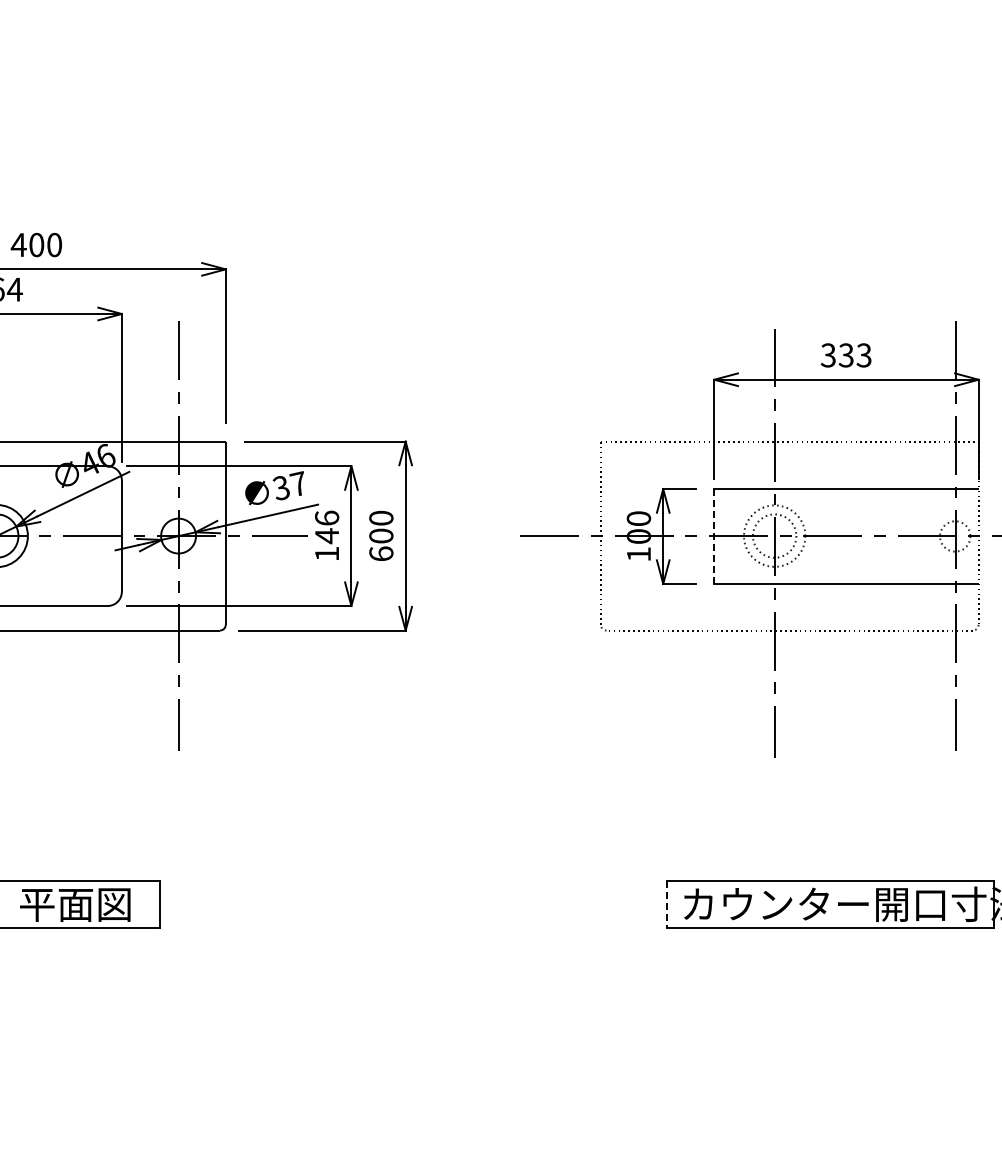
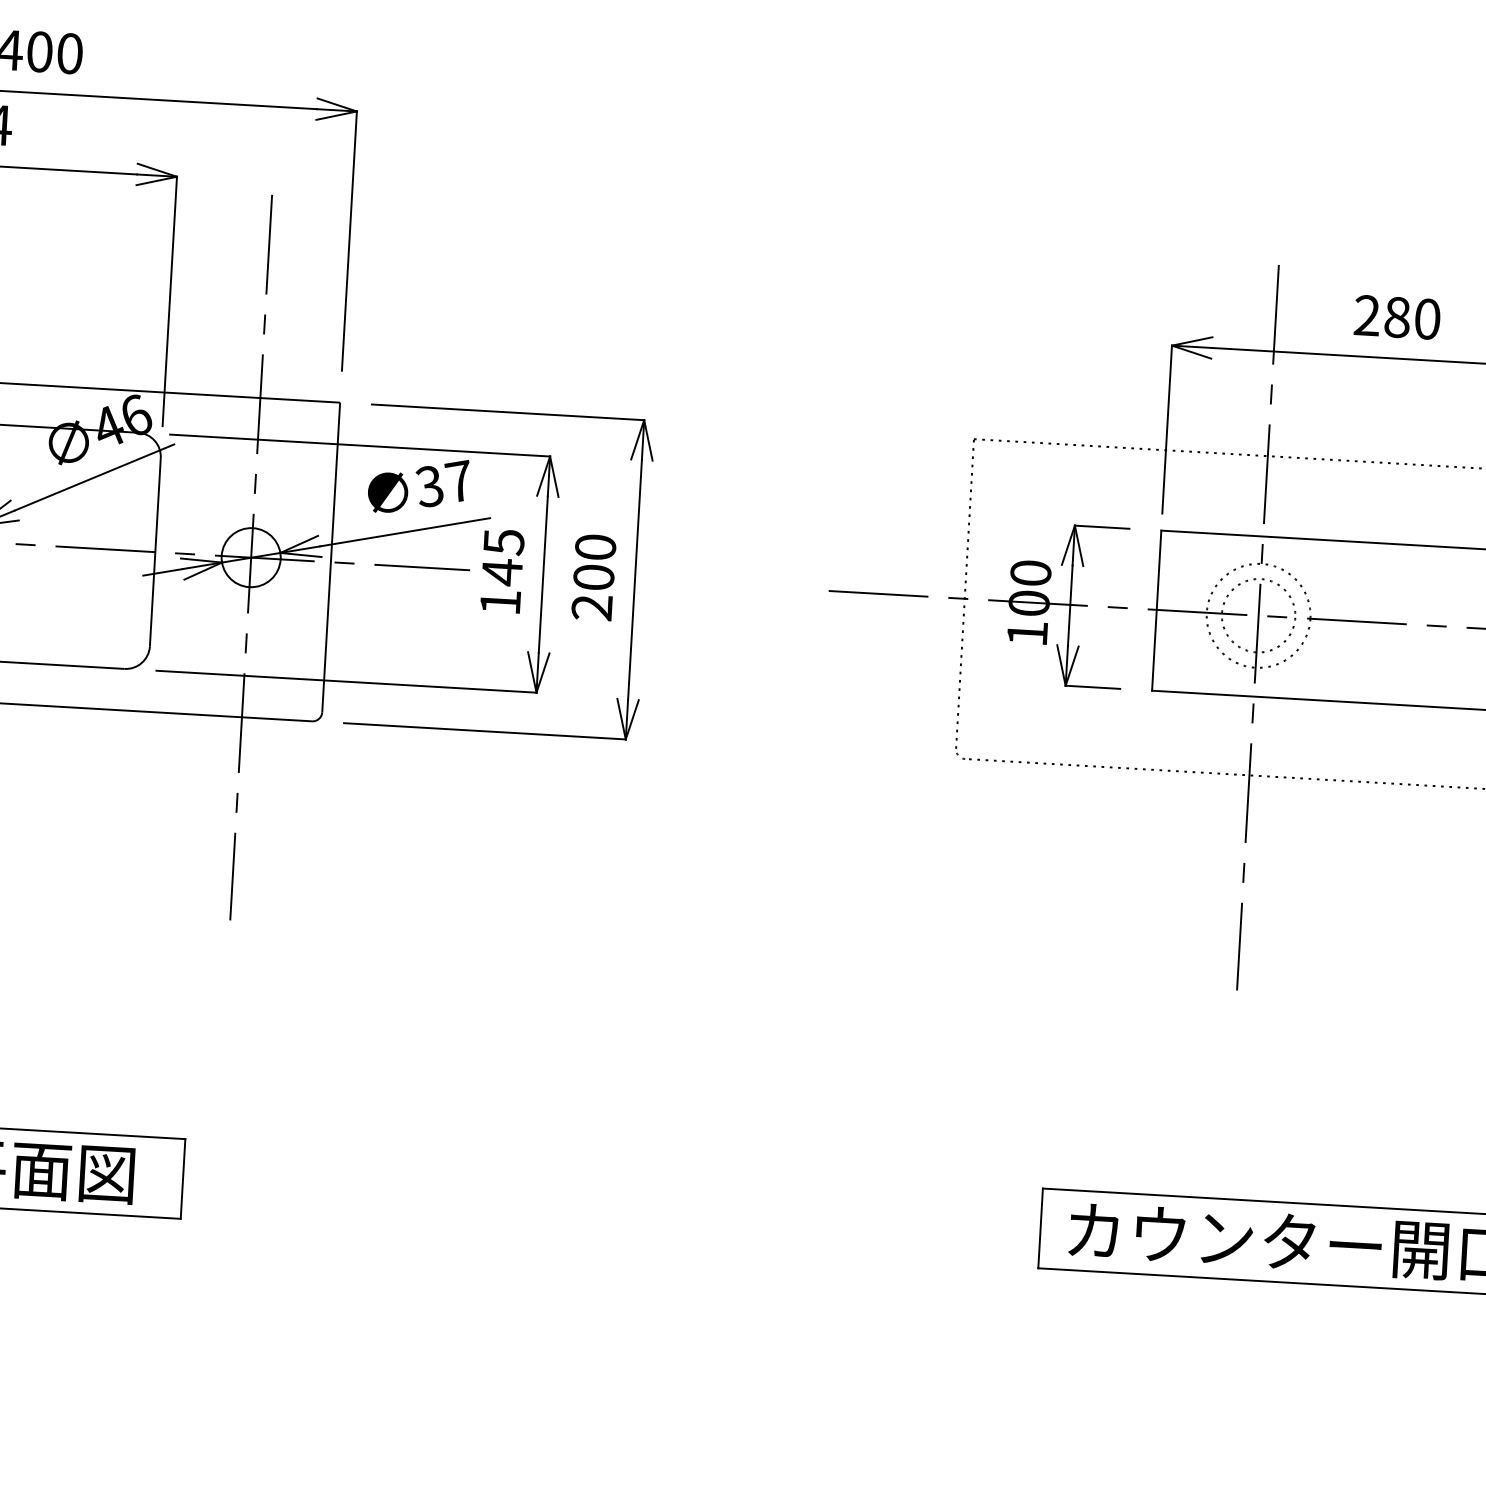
text: (845, 355) -> (1395, 317), 333 -> 280
text: (327, 517) -> (504, 540), 146 -> 145
line: (714, 537) -> (1156, 612), dashed -> solid
text: (381, 553) -> (592, 606), 600 -> 200
line: (666, 904) -> (1039, 1227), dashed -> solid

